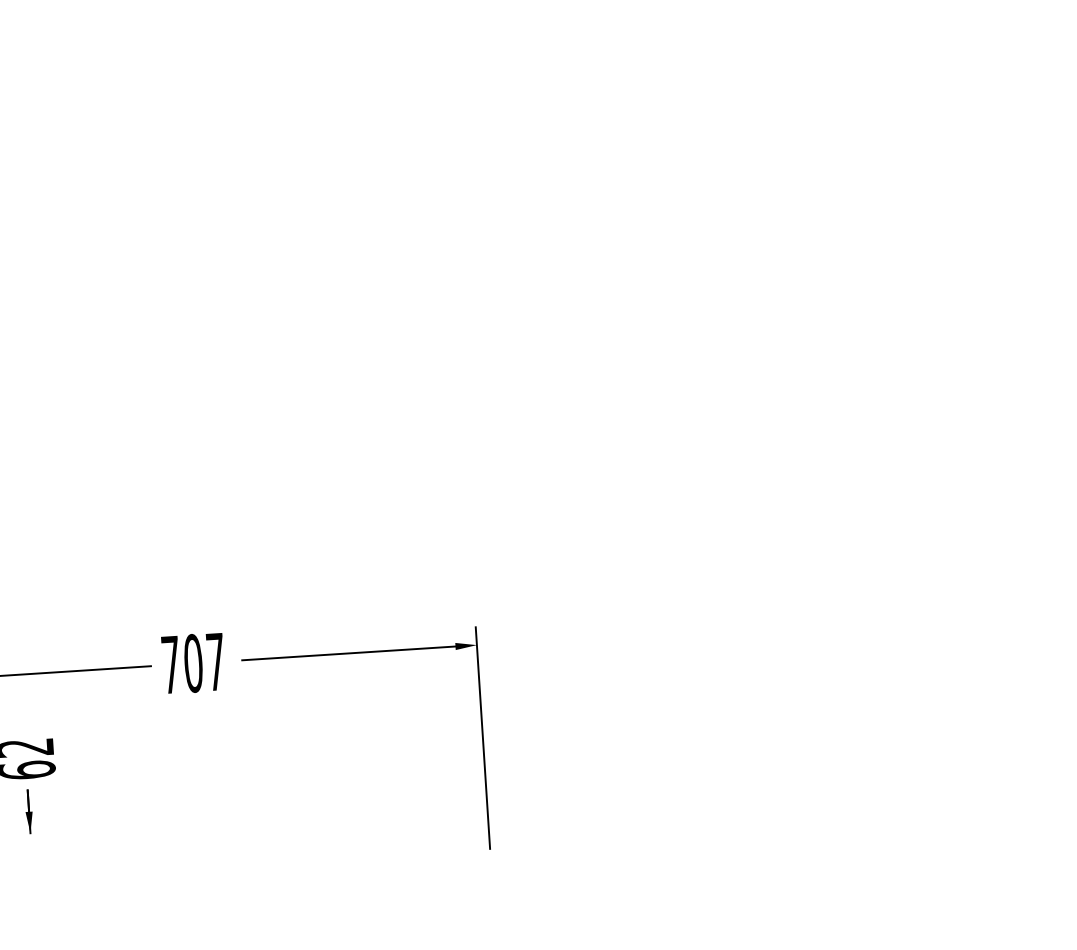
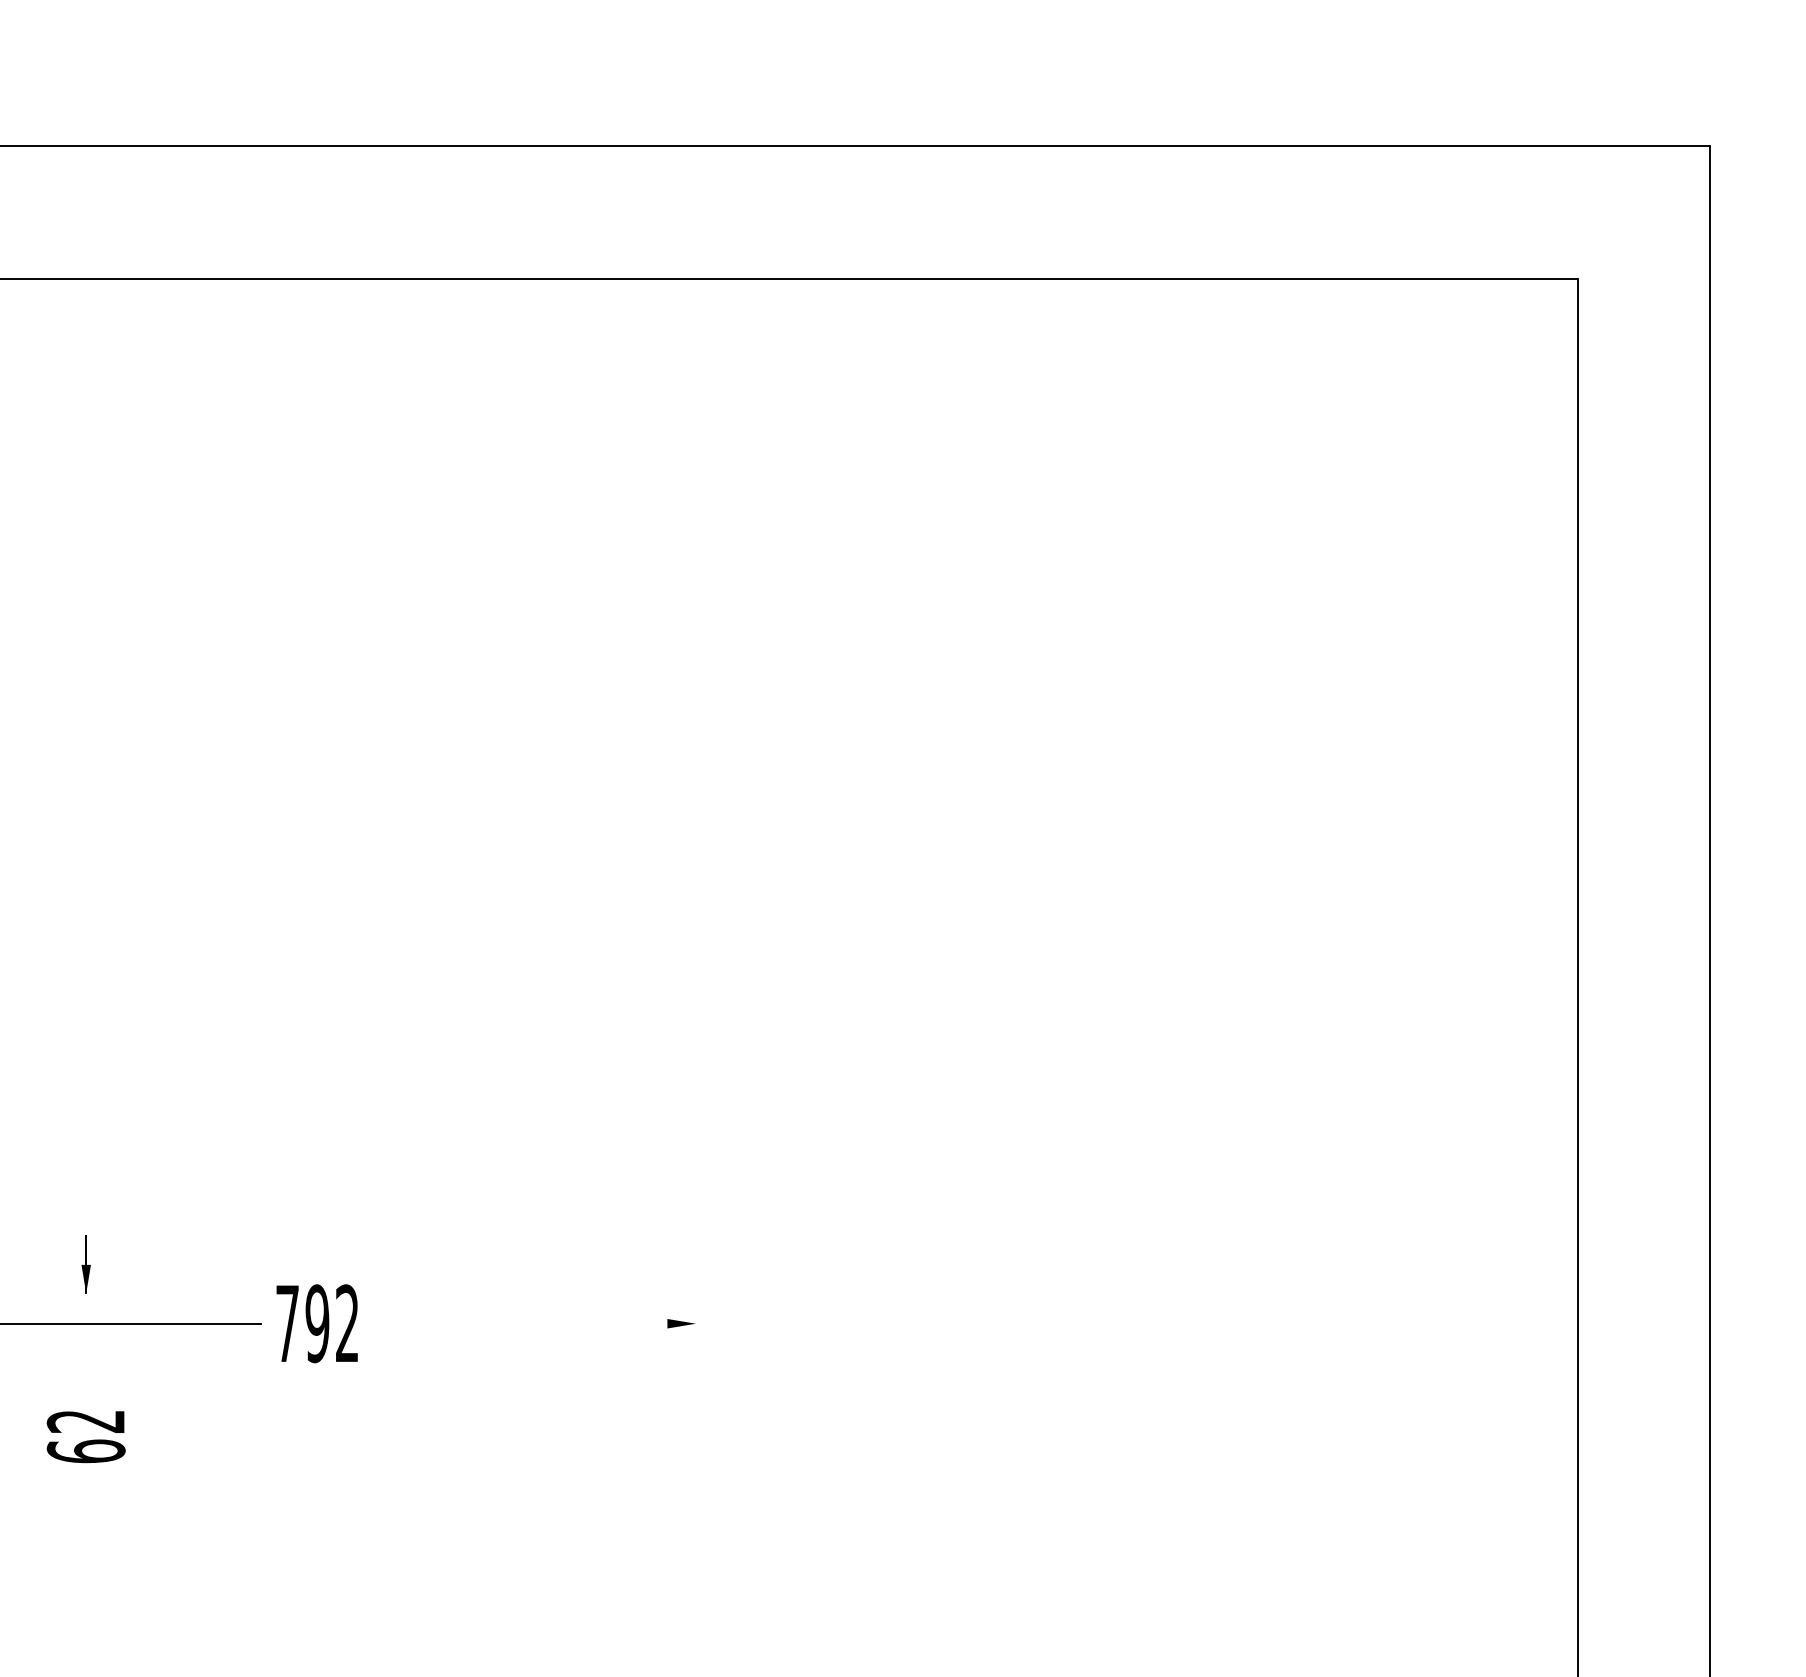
line: (348, 653) -> (524, 1323), removed
text: (203, 662) -> (331, 1323), 707 -> 792
line: (483, 737) -> (696, 1447), removed
part: (28, 811) -> (85, 1264), moved

